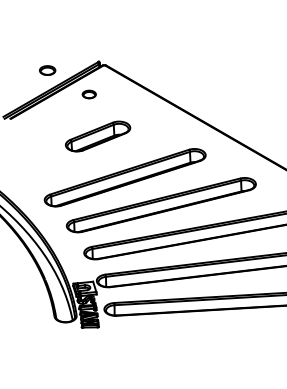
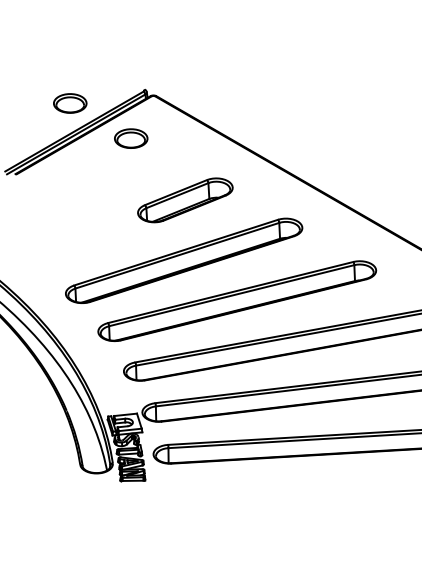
part: (47, 70) -> (69, 103), size x1.43
part: (89, 94) -> (131, 138), size x1.67
part: (98, 136) -> (186, 200), moved

